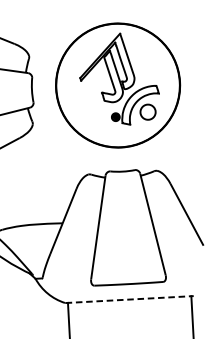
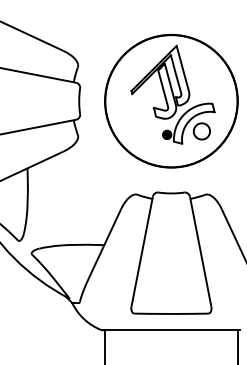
line: (129, 299) -> (171, 330), dashed -> solid

